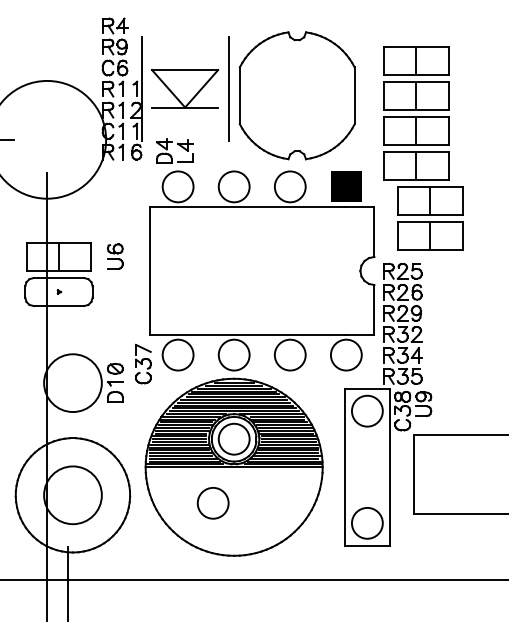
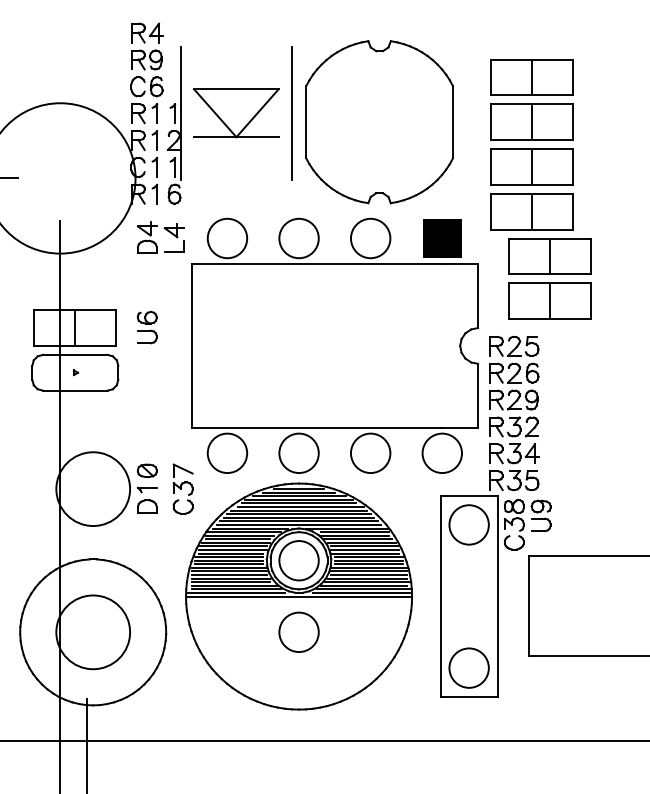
part: (174, 150) -> (160, 236), moved
part: (143, 363) -> (183, 488), moved
circle: (212, 503) -> (298, 632), moved

